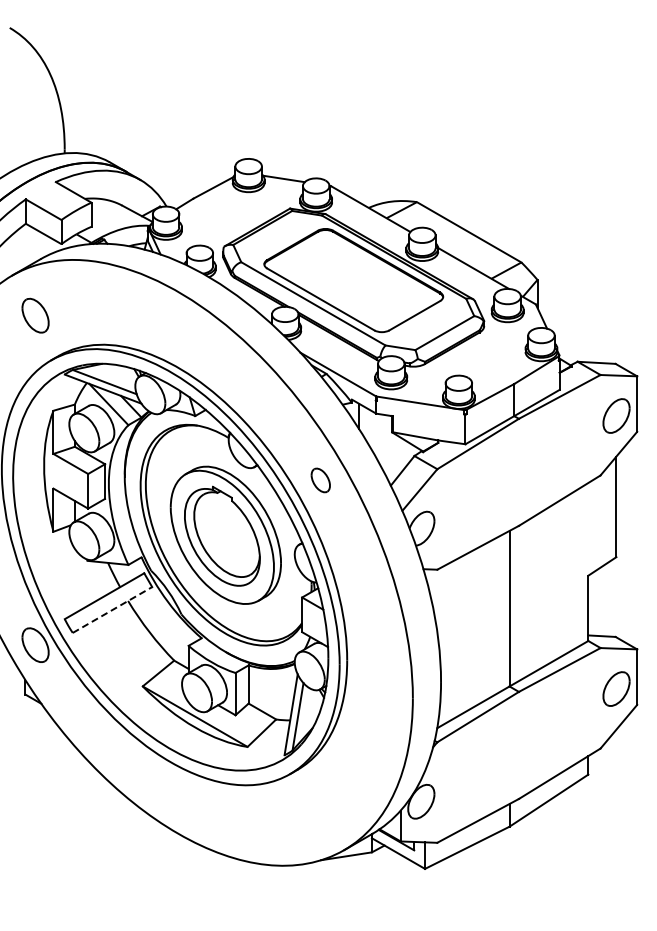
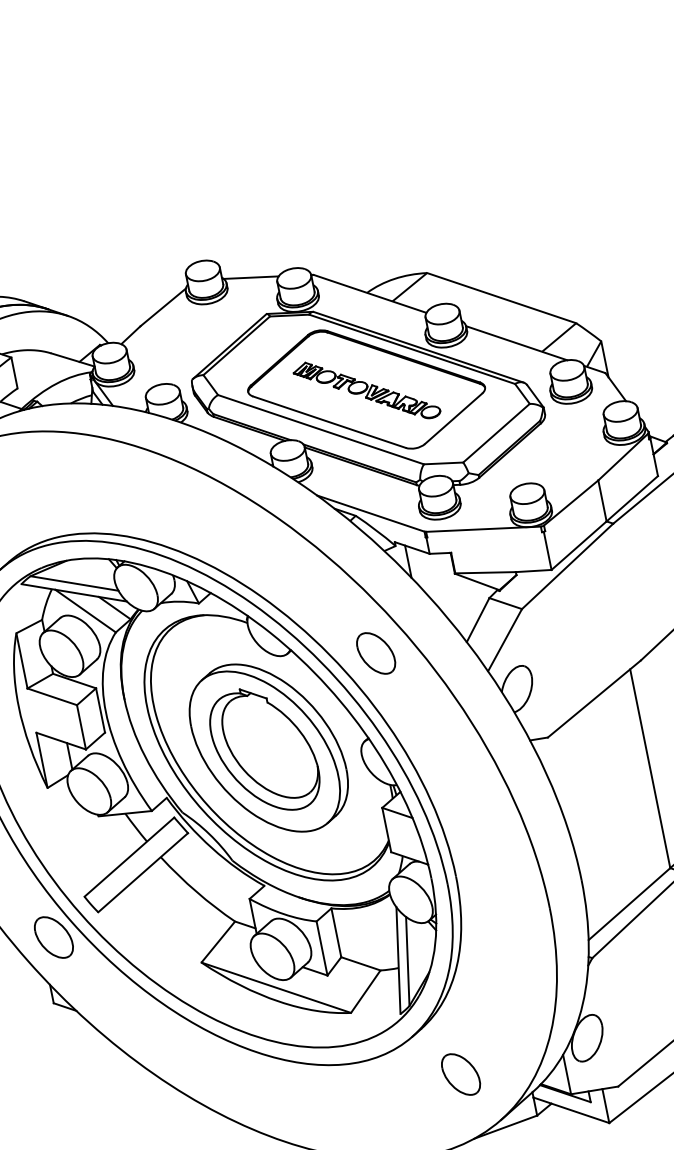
part: (353, 281) -> (366, 390), added
part: (320, 480) -> (375, 653), size x1.43
line: (112, 610) -> (143, 873), dashed -> solid
part: (320, 809) -> (460, 1074), added

